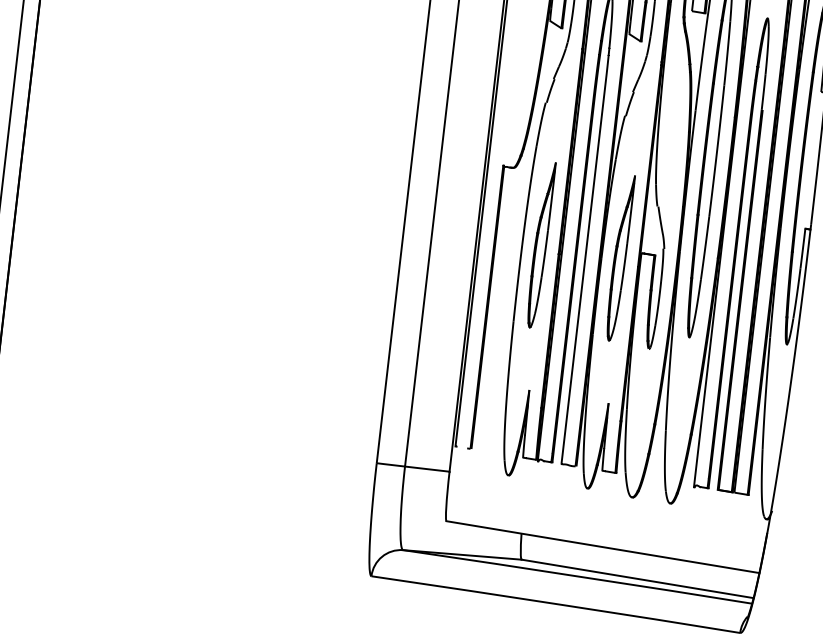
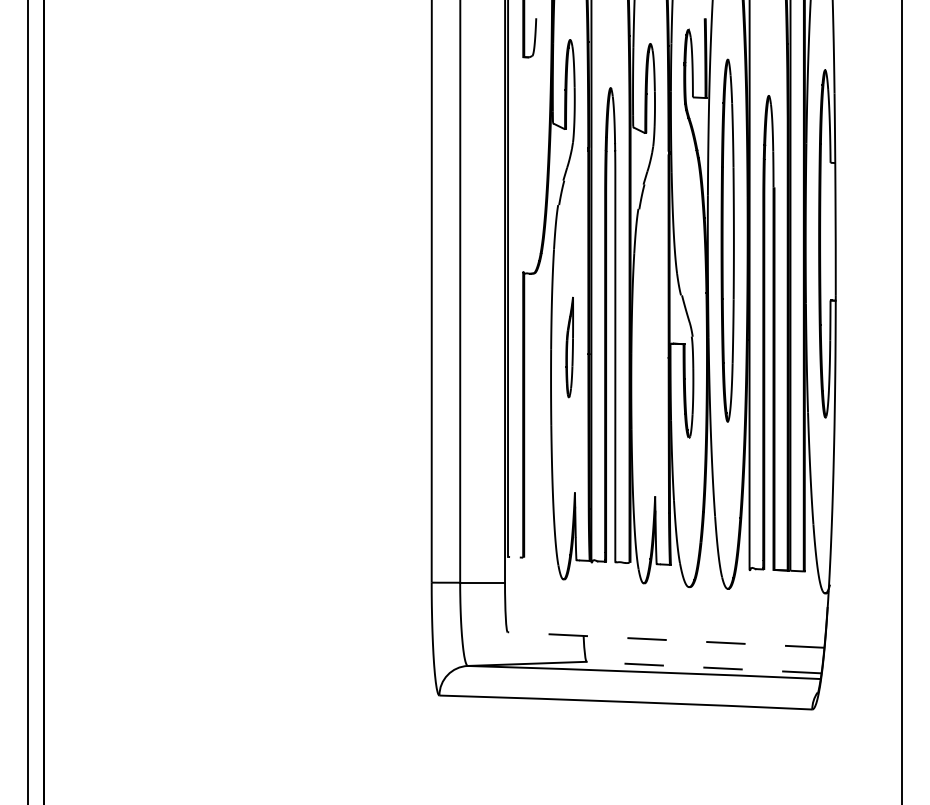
part: (540, 245) -> (569, 347), size x0.6
part: (619, 258) -> (649, 351), removed
line: (603, 547) -> (666, 640), solid -> dashed
line: (637, 578) -> (704, 667), solid -> dashed

